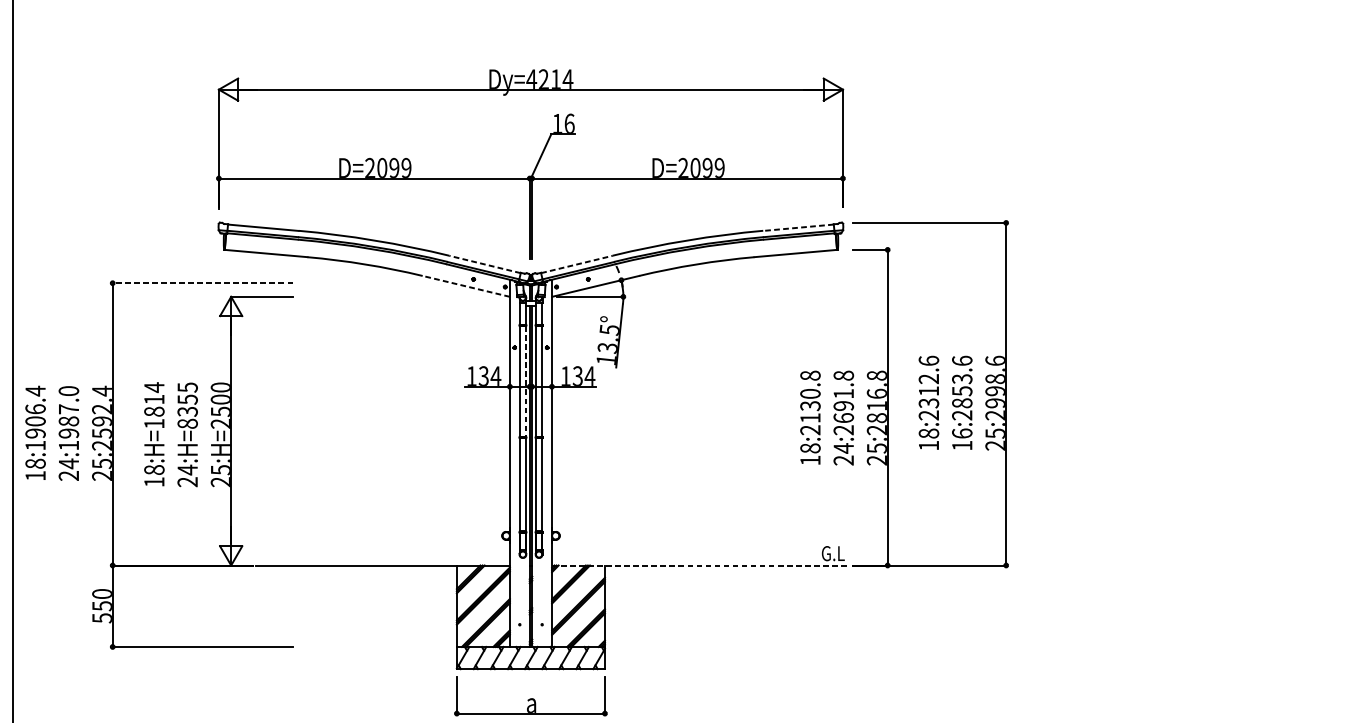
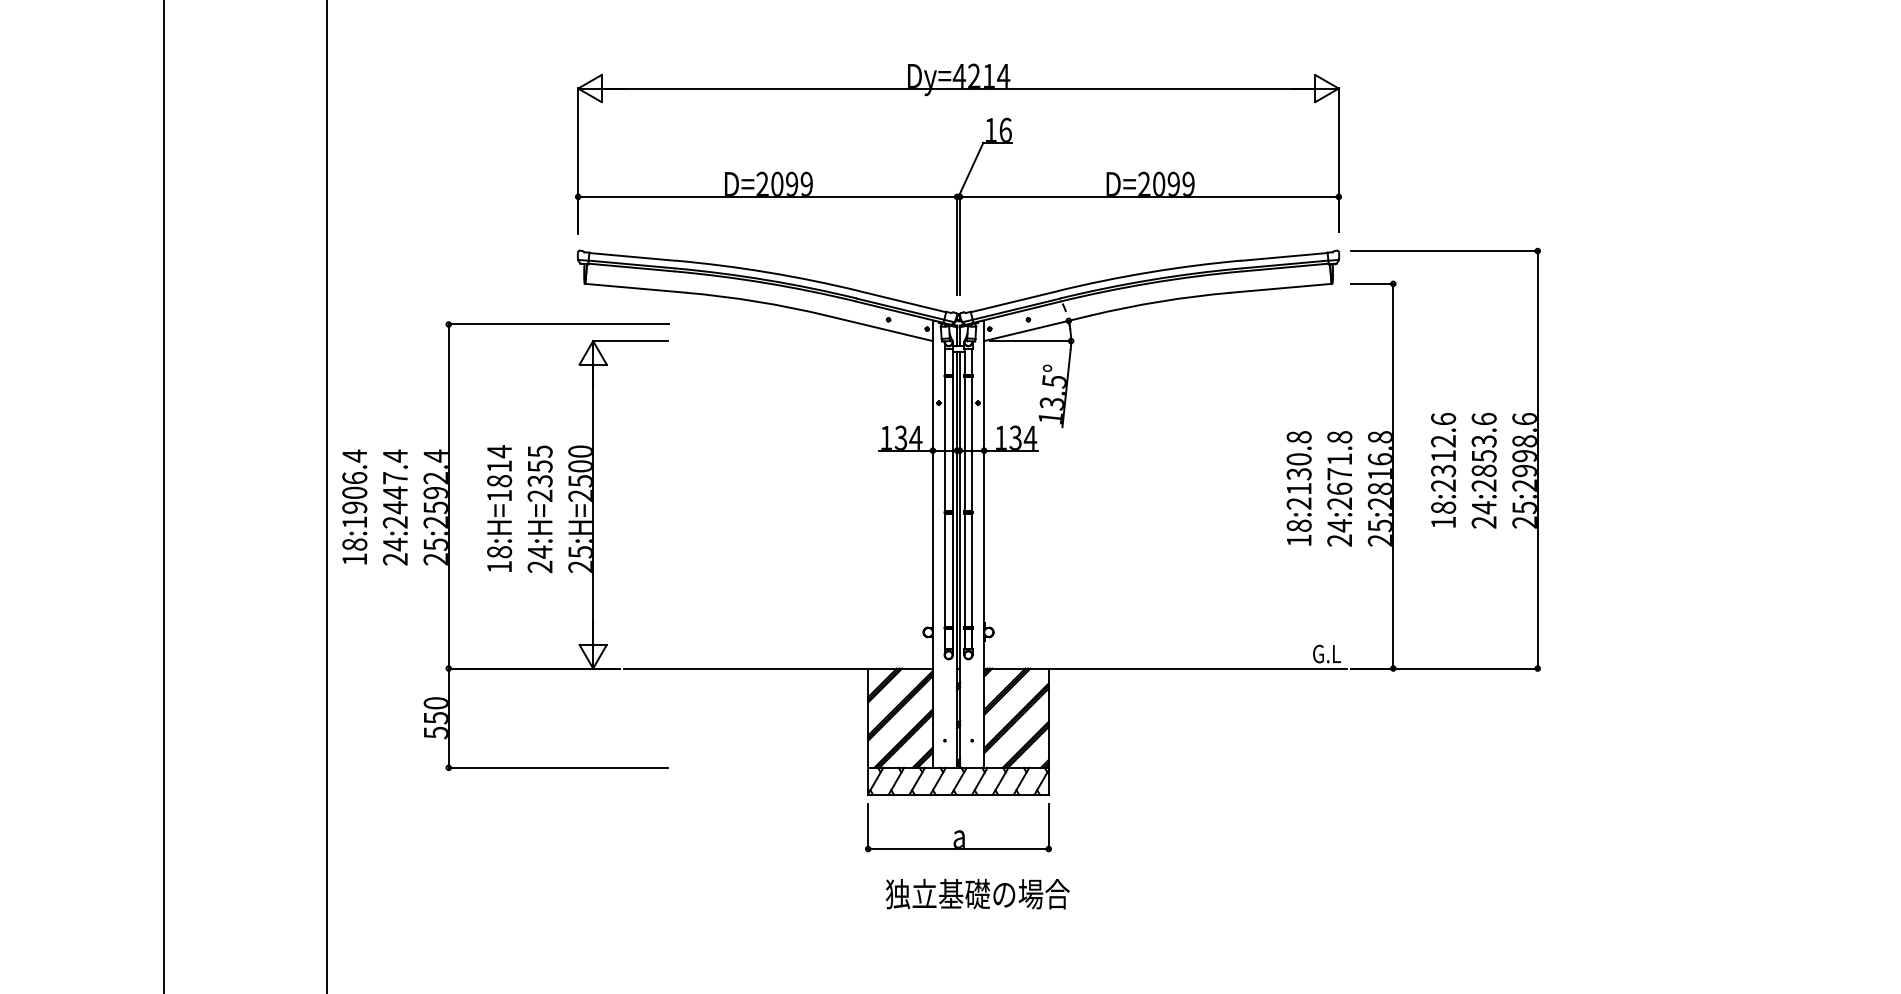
line: (798, 227) -> (1284, 256), dashed -> solid
line: (484, 264) -> (902, 301), dashed -> solid
line: (576, 264) -> (1014, 301), dashed -> solid
line: (202, 283) -> (558, 324), dashed -> solid
line: (466, 286) -> (879, 328), dashed -> solid
line: (526, 381) -> (952, 444), dashed -> solid
text: (843, 406) -> (1339, 474), 24:2691.8 -> 24:2671.8
text: (68, 417) -> (394, 488), 24:1987.0 -> 24:2447.4
text: (187, 423) -> (539, 495), 24:H=8355 -> 24:H=2355
text: (961, 439) -> (1483, 514), 16:2853.6 -> 24:2853.6
line: (701, 565) -> (1166, 668), dashed -> solid

